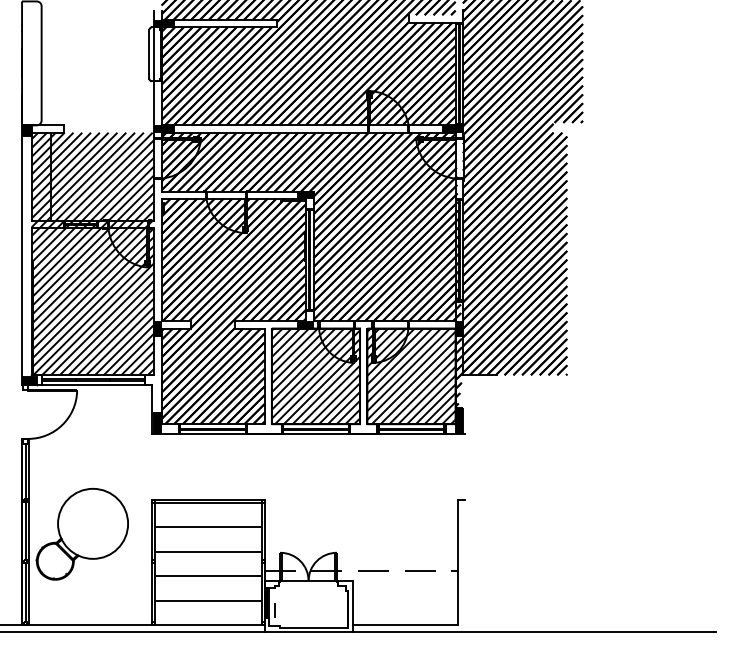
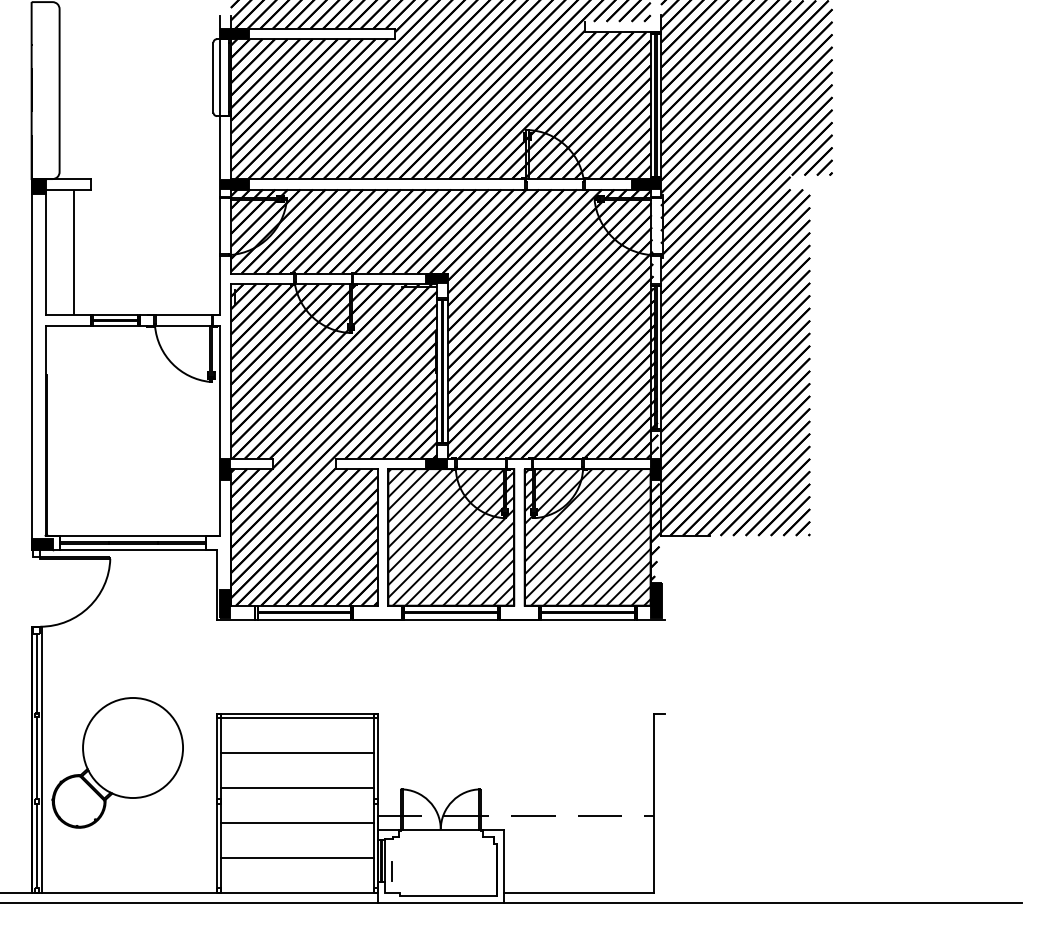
hatch: (92, 253) -> (132, 362), removed

